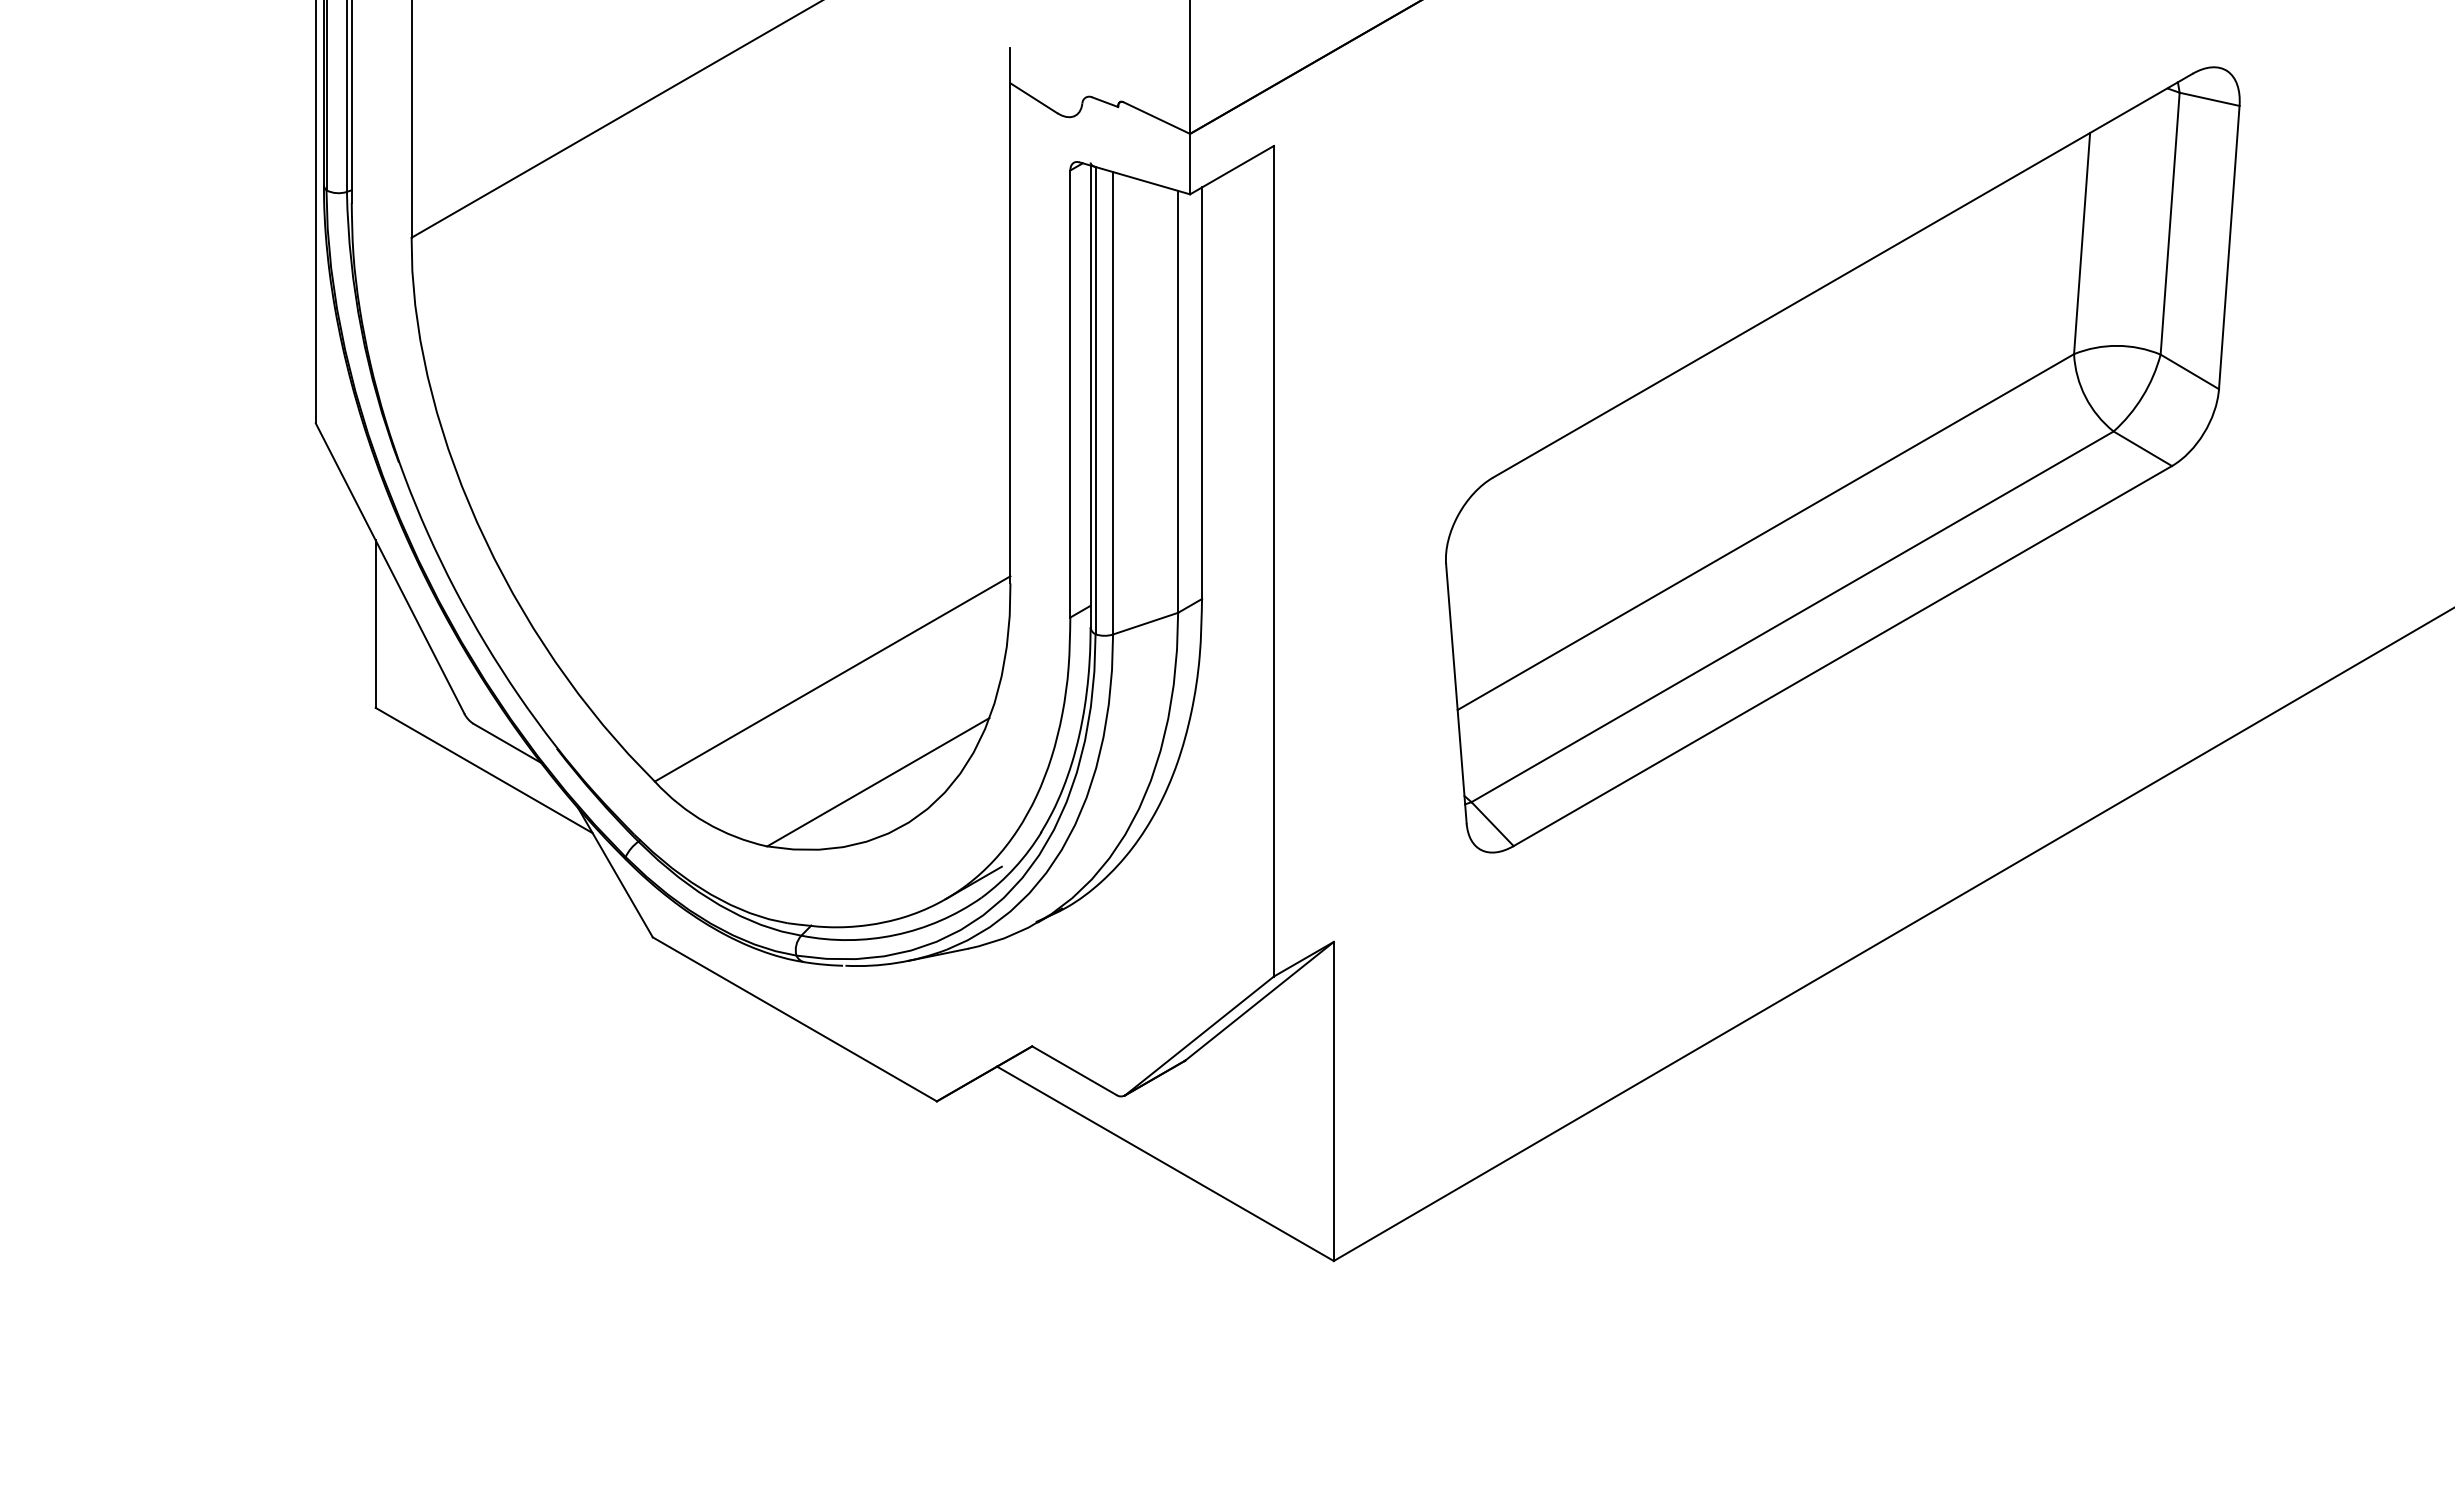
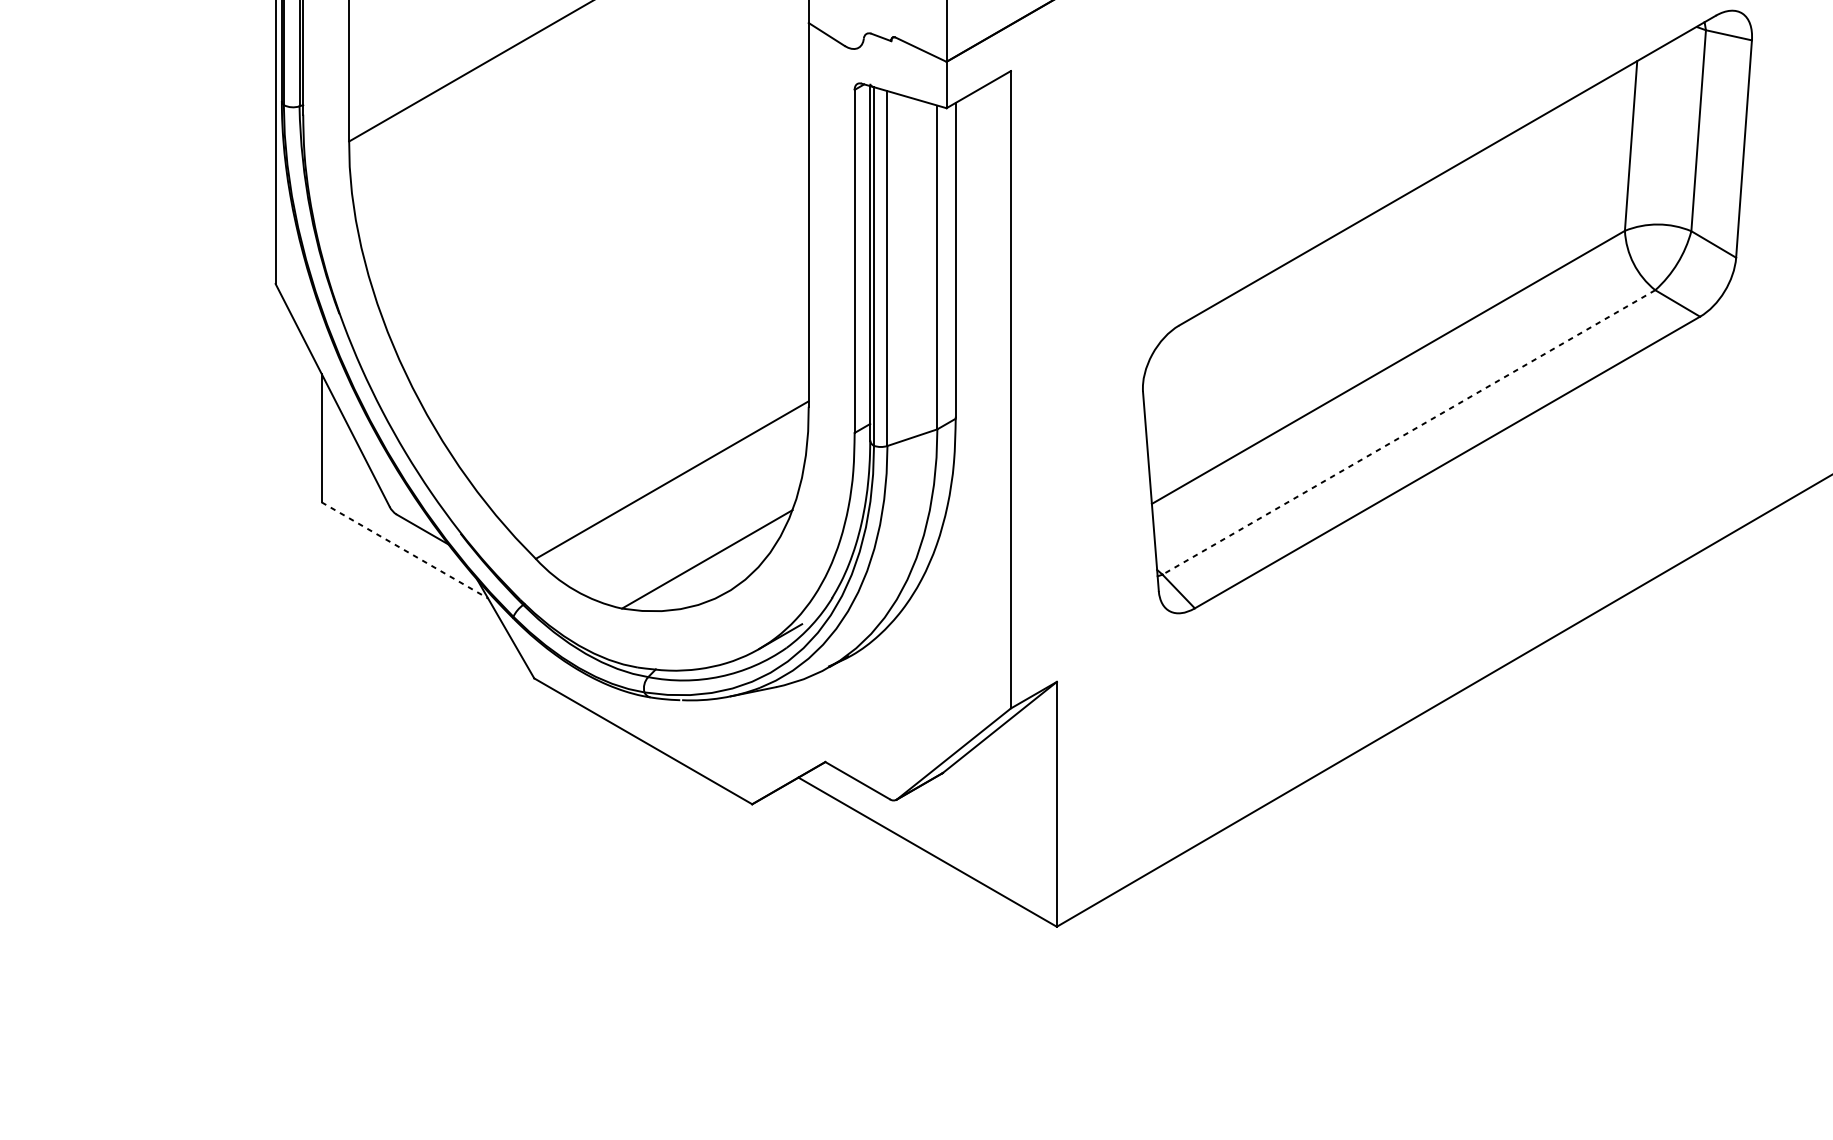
line: (1792, 616) -> (1408, 432), solid -> dashed
line: (484, 770) -> (405, 550), solid -> dashed

